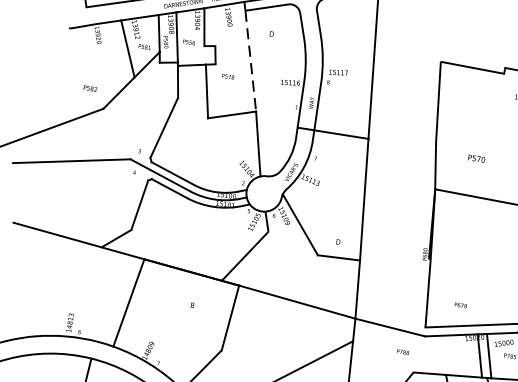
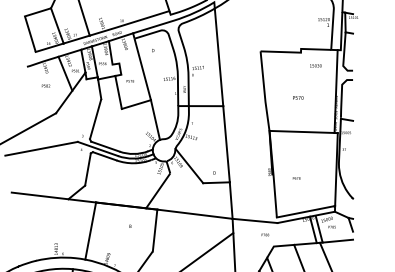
line: (250, 59) -> (142, 68), dashed -> solid
text: (89, 87) -> (45, 85), moved
text: (477, 158) -> (298, 97), moved
text: (460, 305) -> (296, 178), moved

